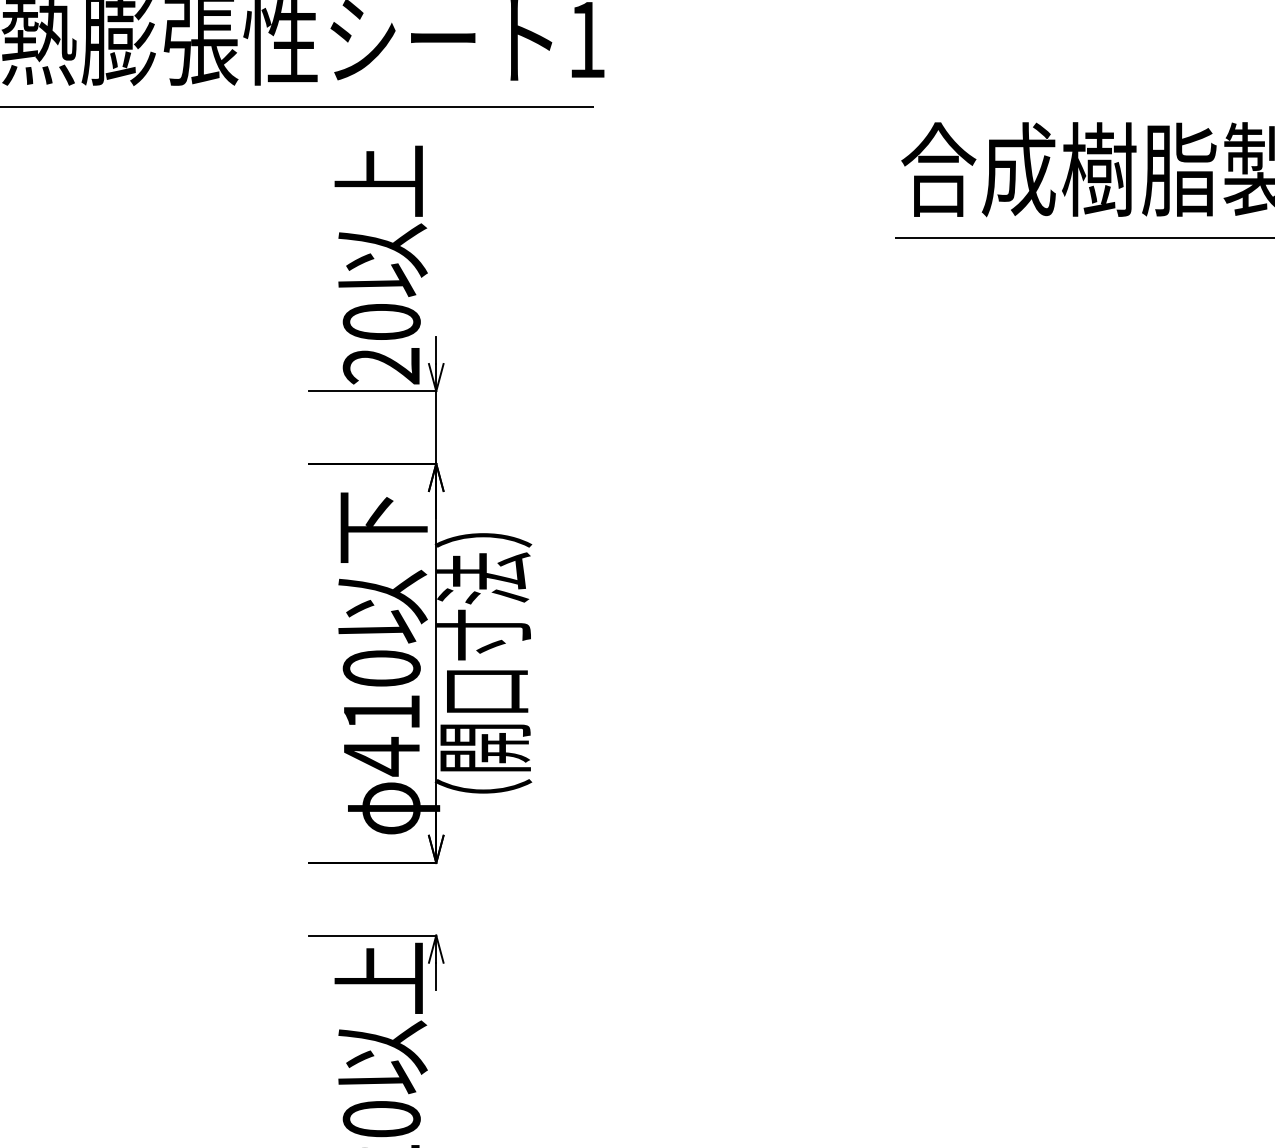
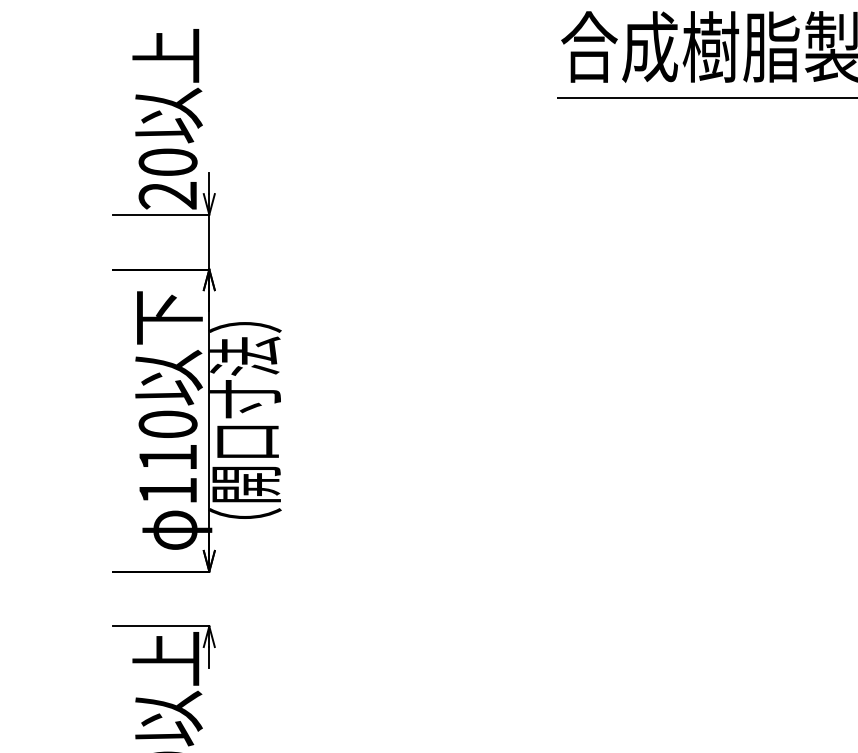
text: (381, 756) -> (167, 490), 410 -> 110

